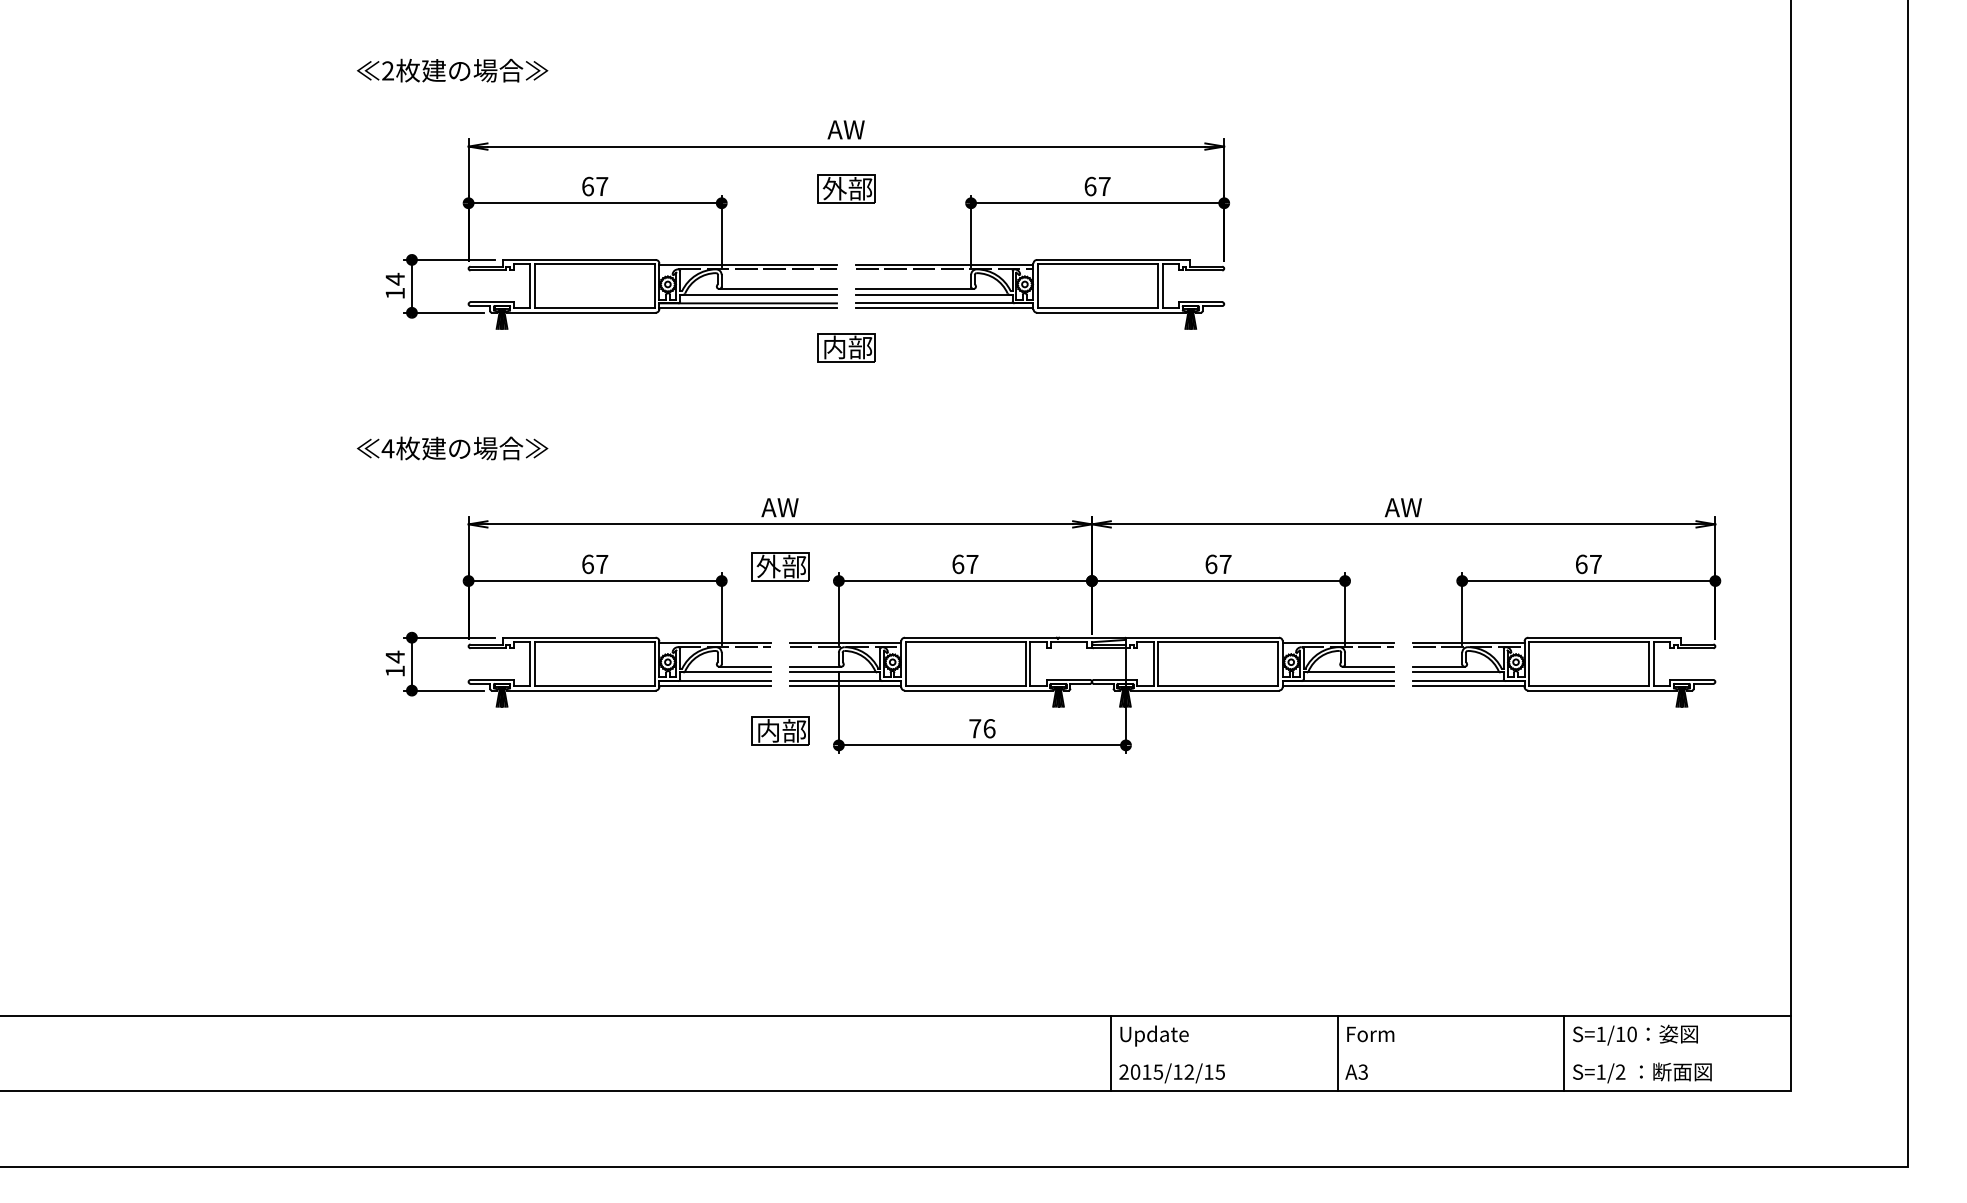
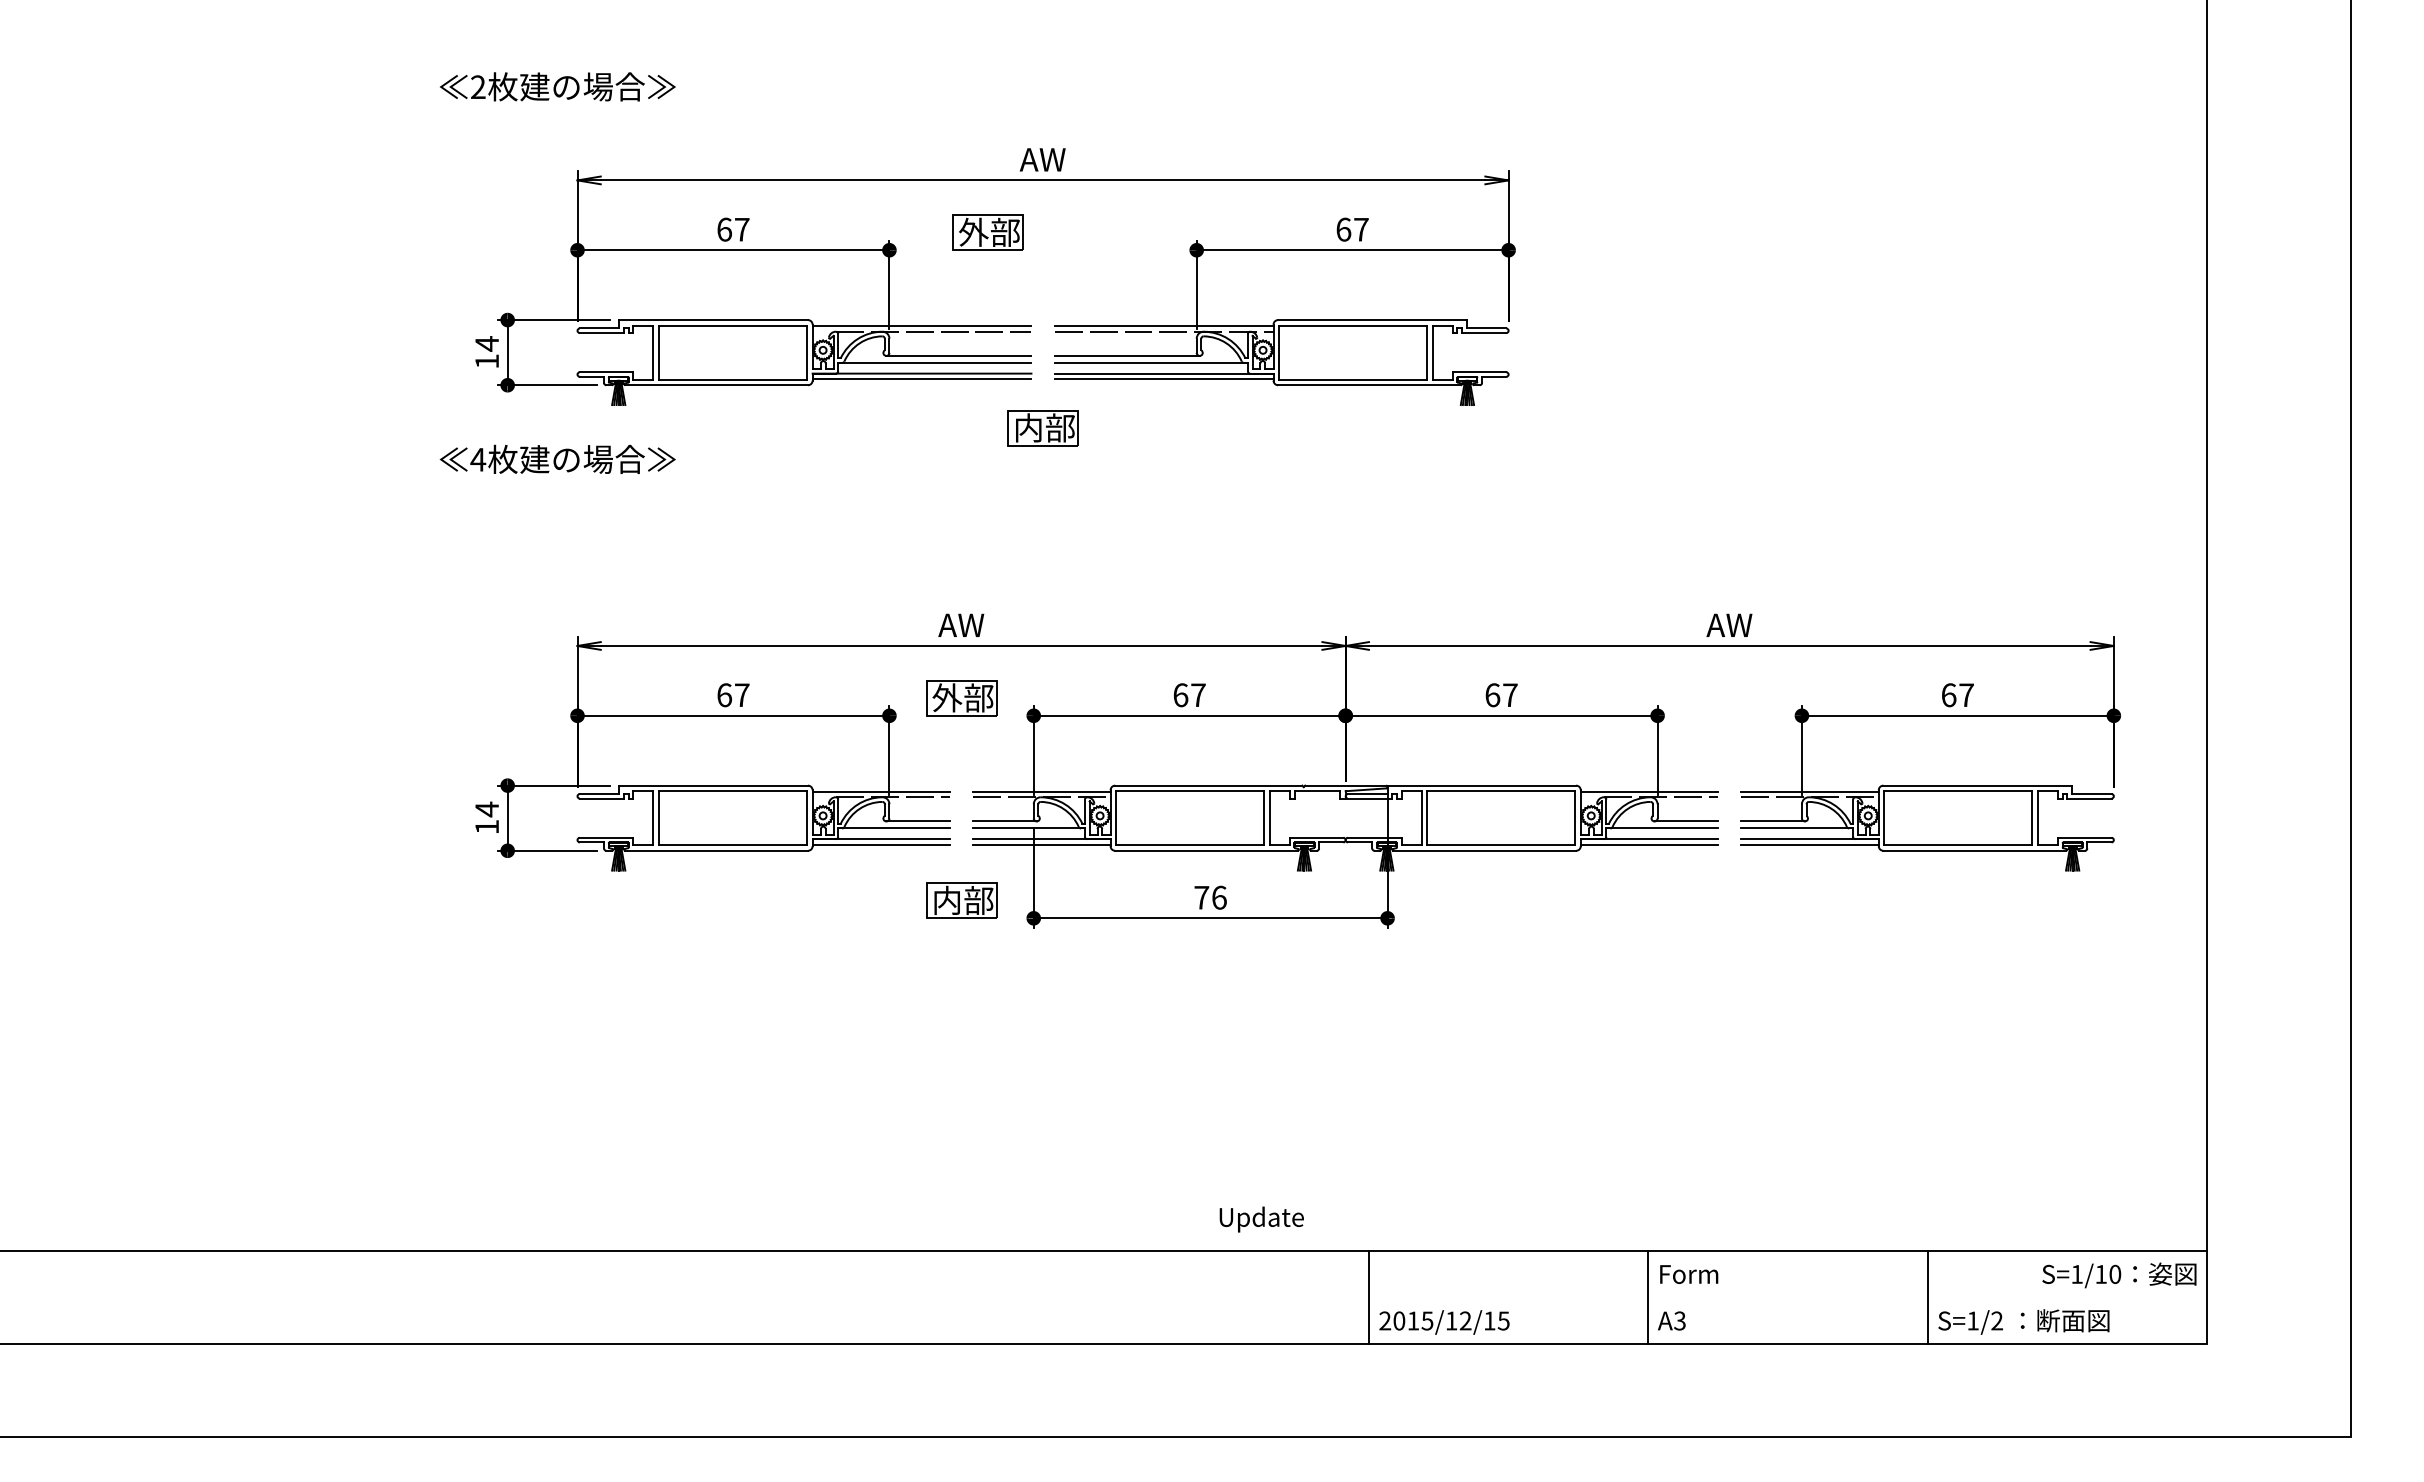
part: (845, 188) -> (987, 232), moved
text: (452, 447) -> (557, 458), moved
text: (1635, 1035) -> (2119, 1275), moved
text: (1154, 1036) -> (1261, 1219), moved

